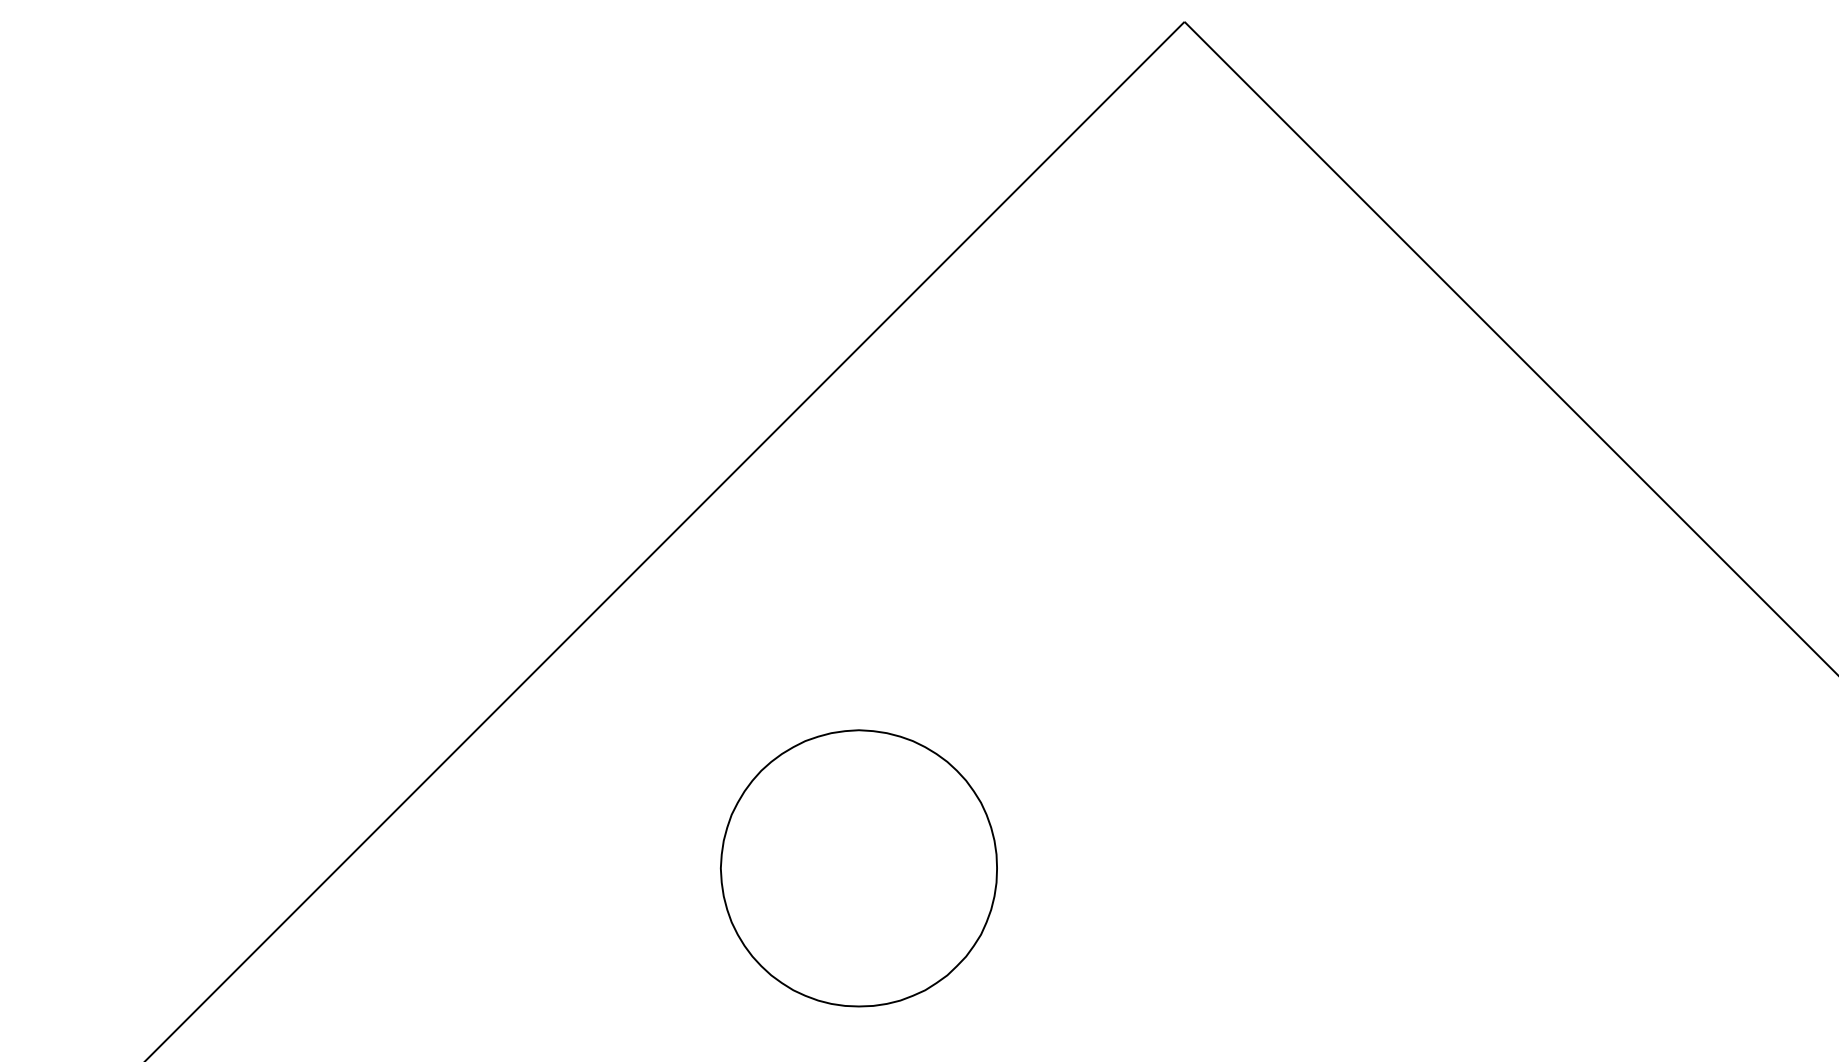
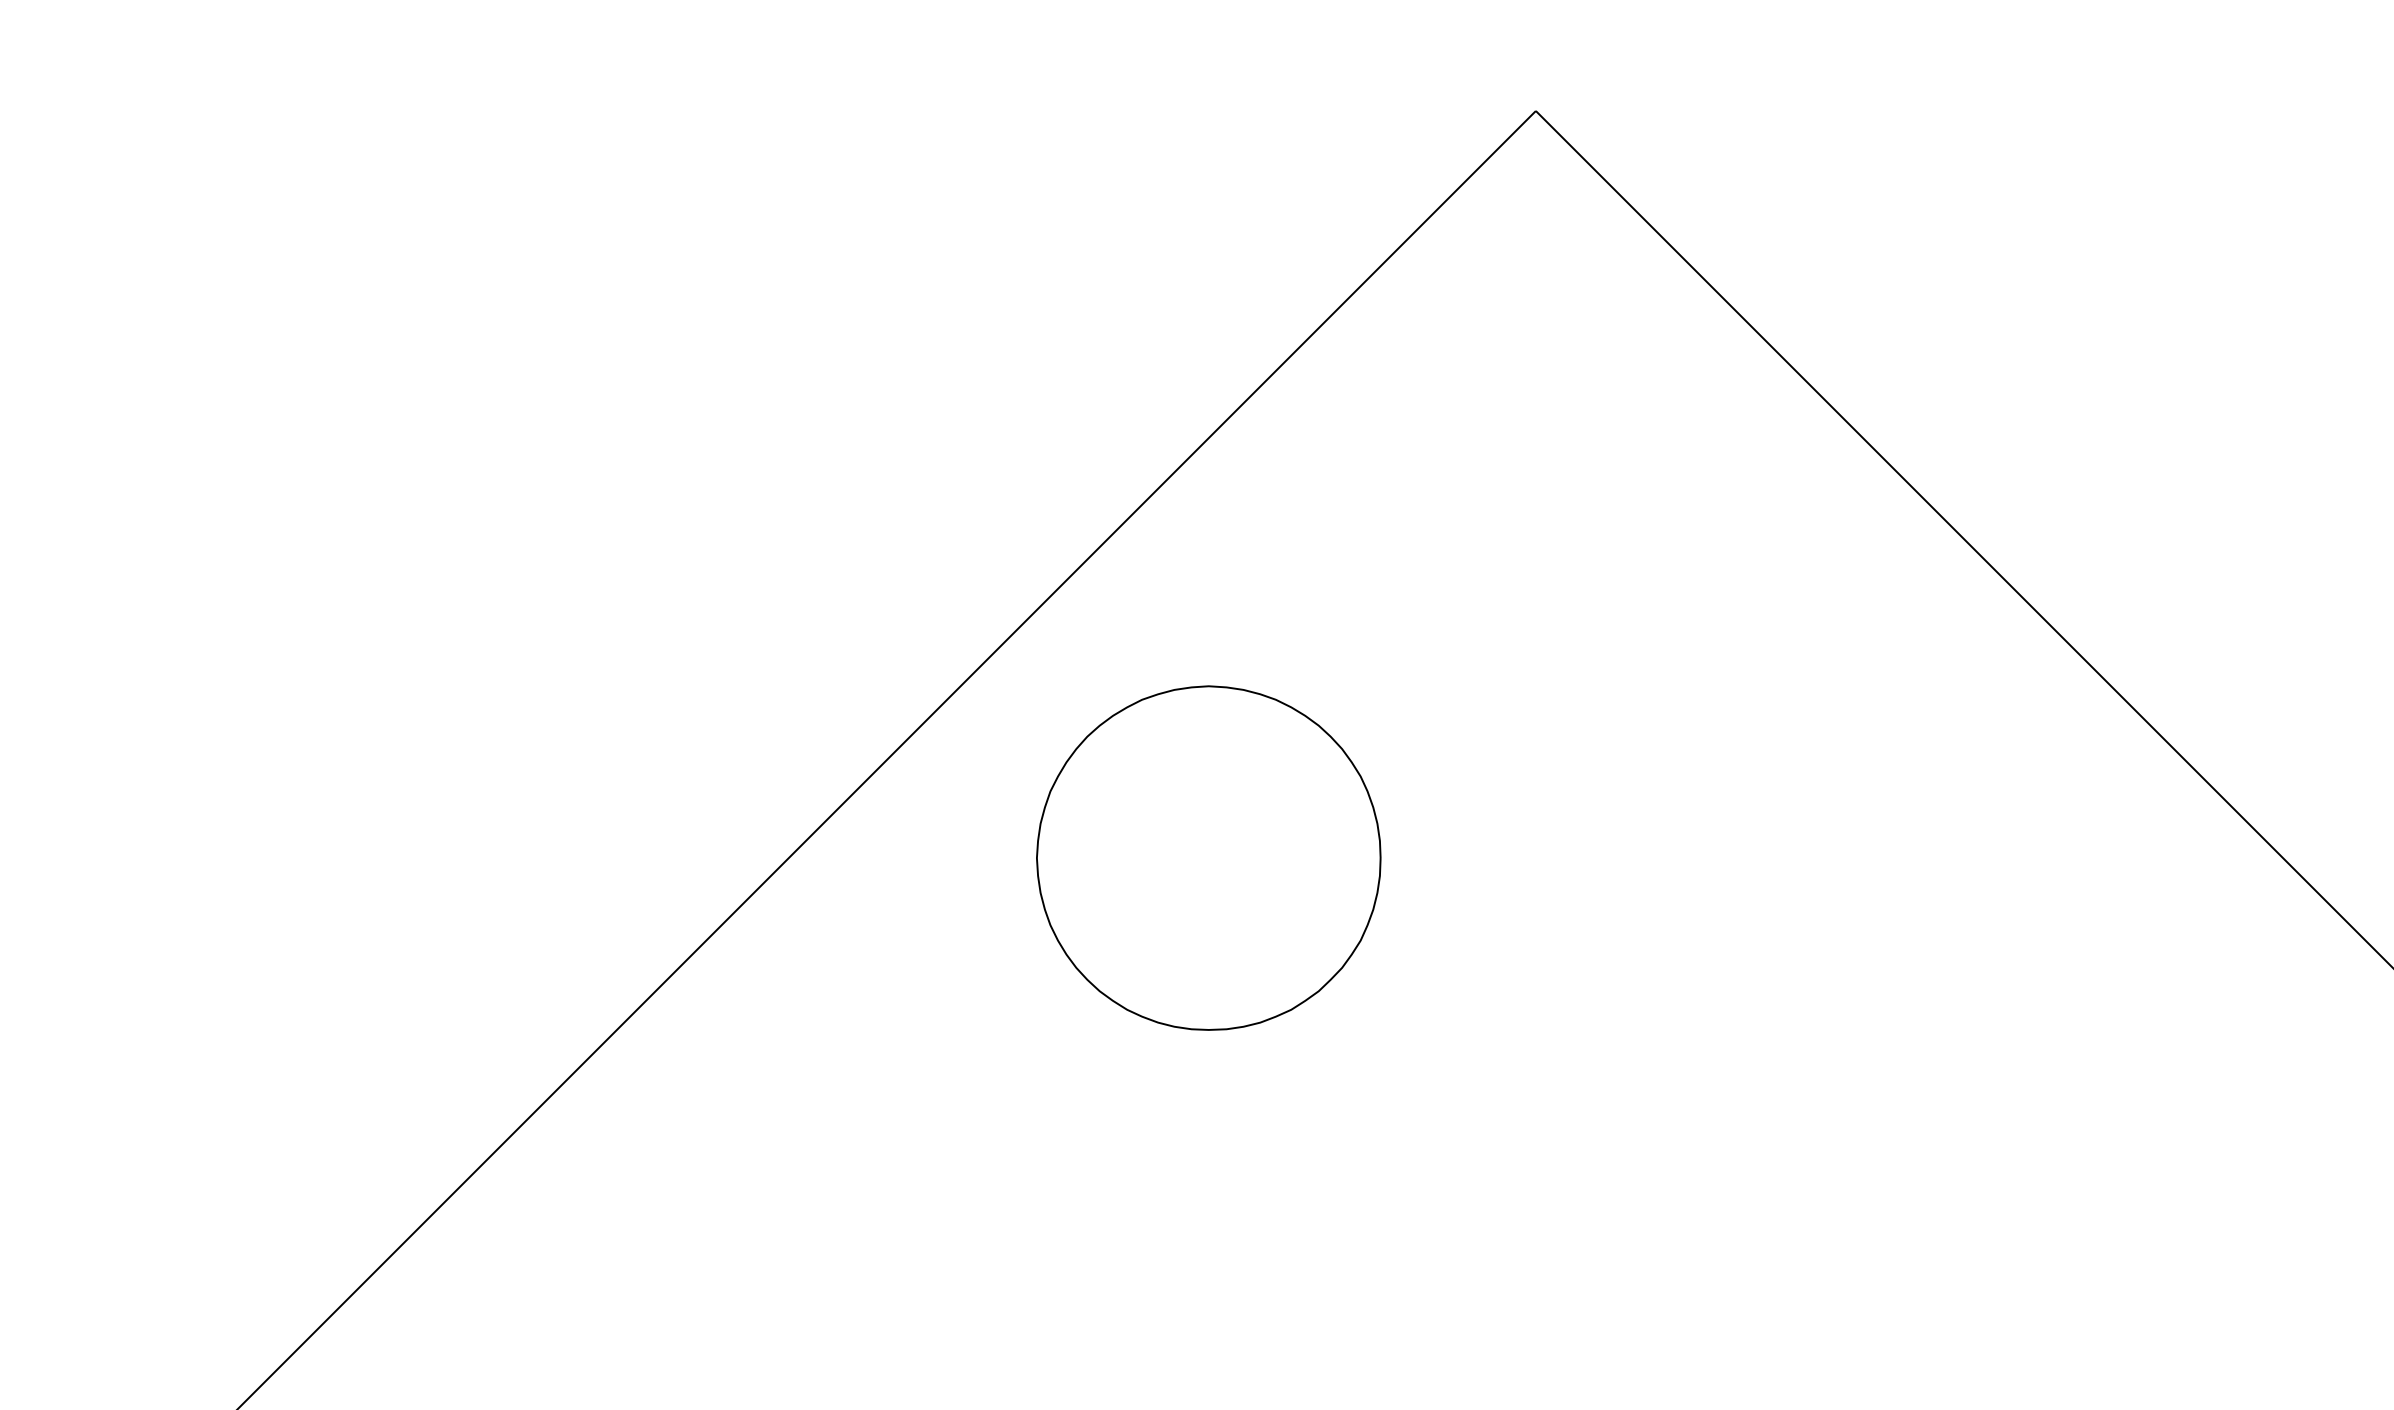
part: (858, 867) -> (1208, 857), moved

